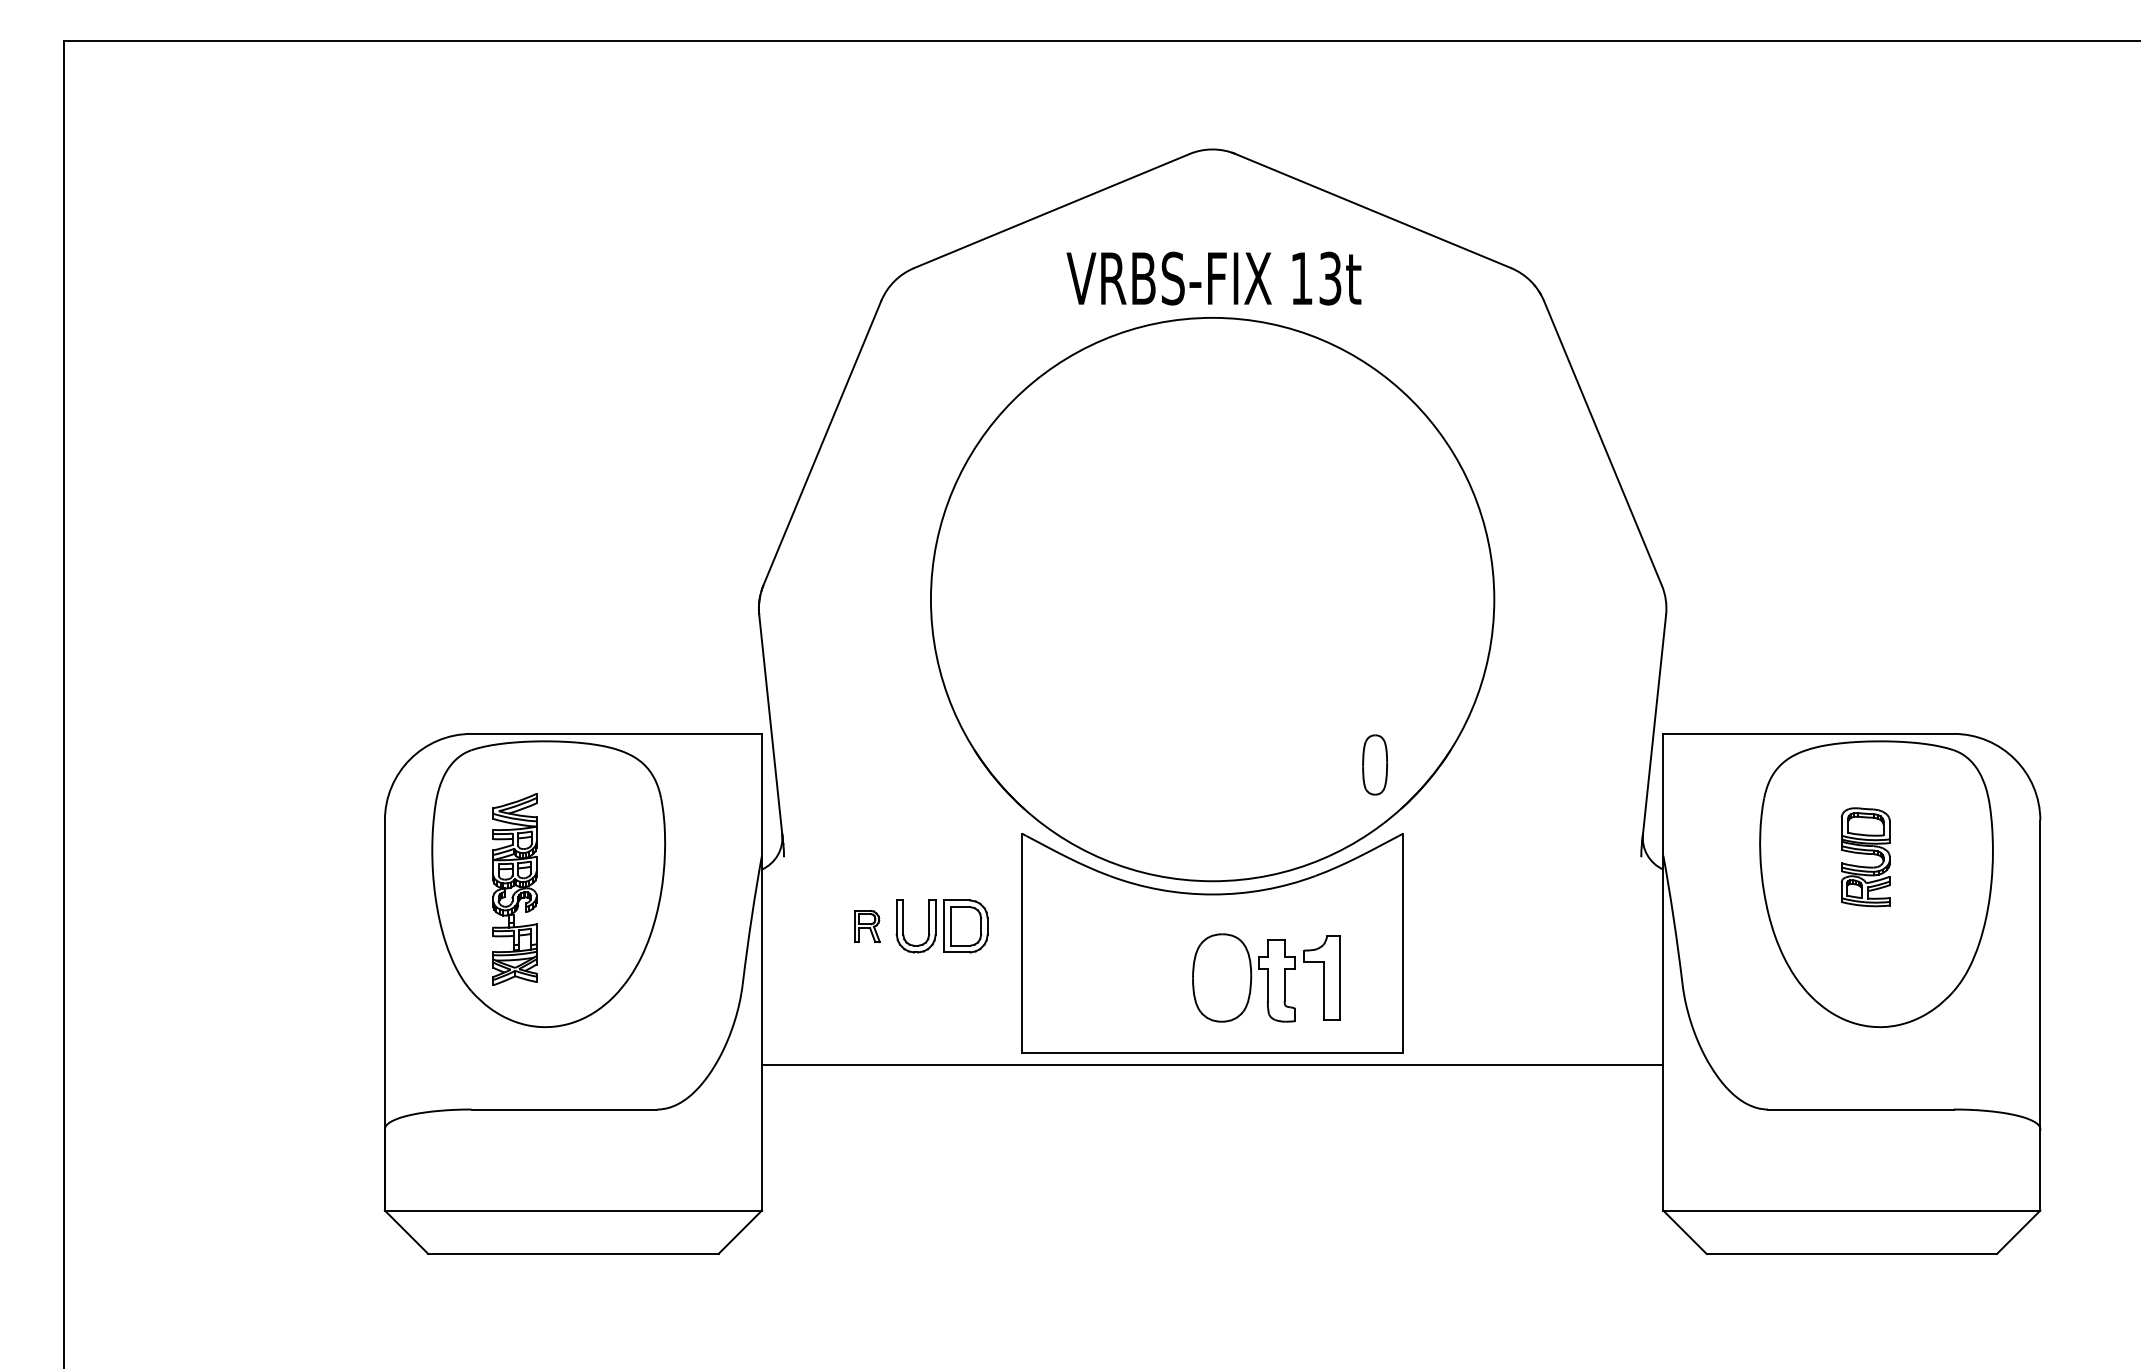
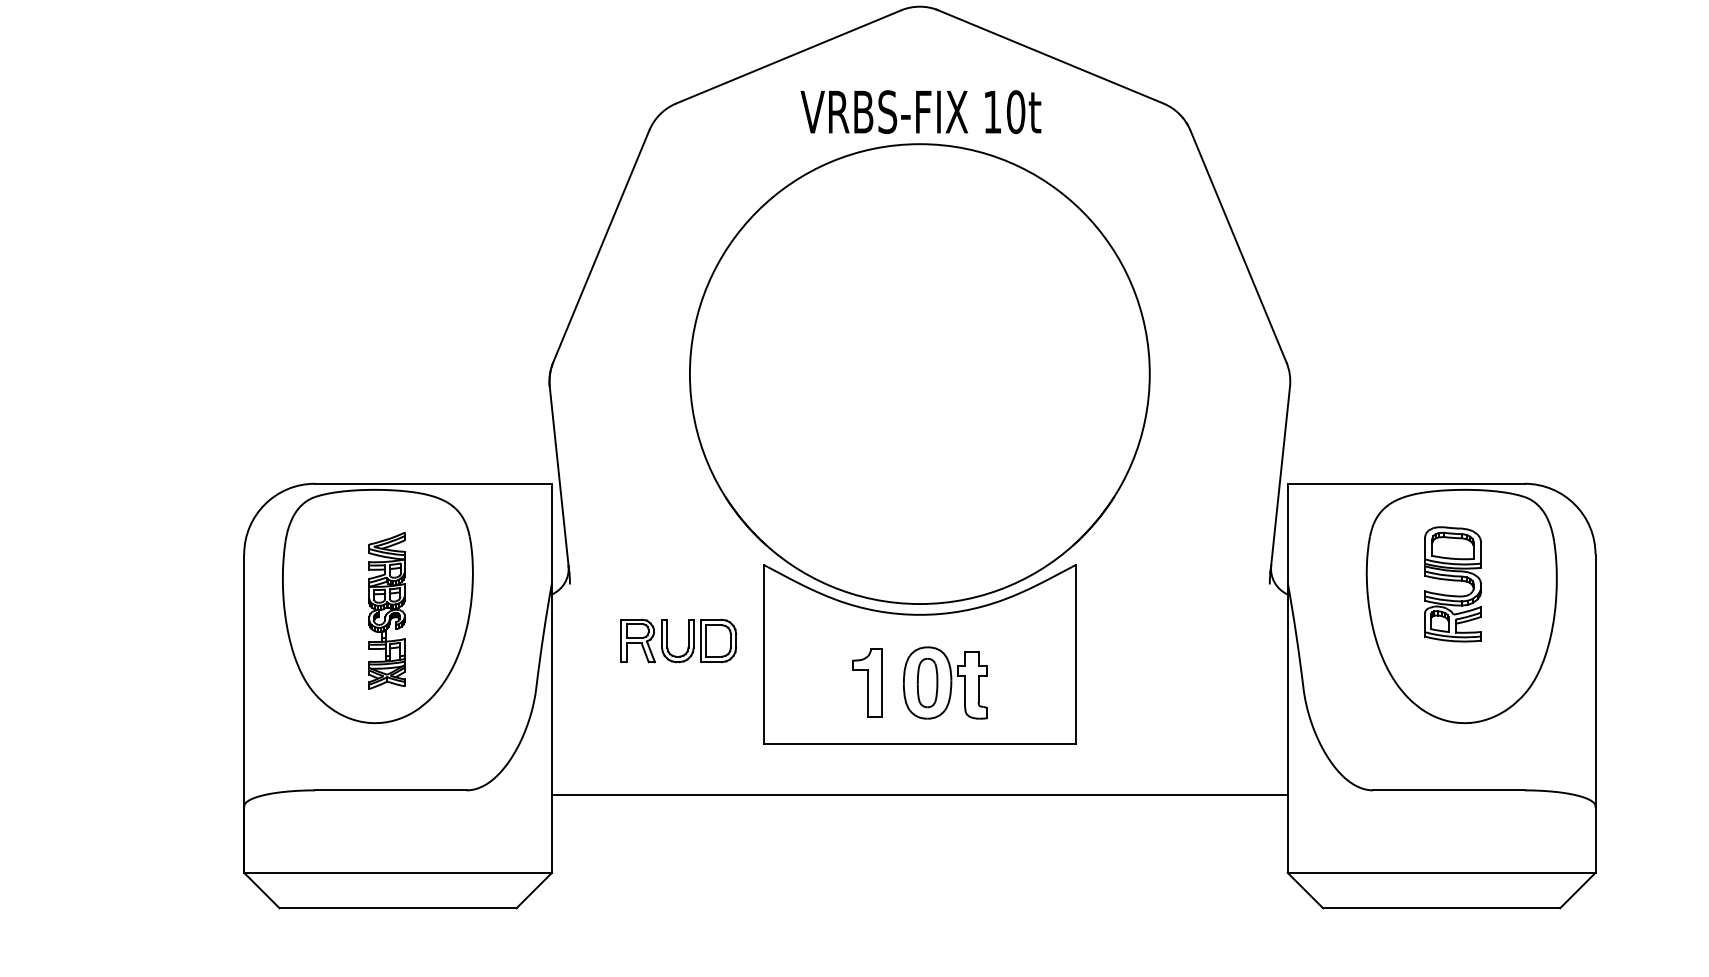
text: (1330, 278) -> (1016, 112), 13t -> 10t
part: (1374, 764) -> (927, 682), moved
part: (1865, 857) -> (1452, 584), size x1.43
part: (514, 889) -> (386, 610), moved
part: (867, 926) -> (638, 640), size x1.67
part: (1321, 977) -> (866, 682), moved
line: (1212, 1065) -> (919, 795), moved

